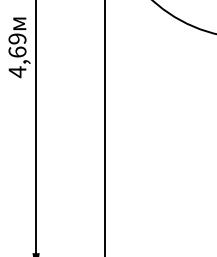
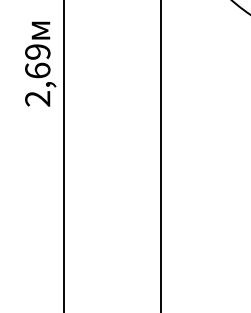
text: (17, 72) -> (37, 99), 4,69 -> 2,69

